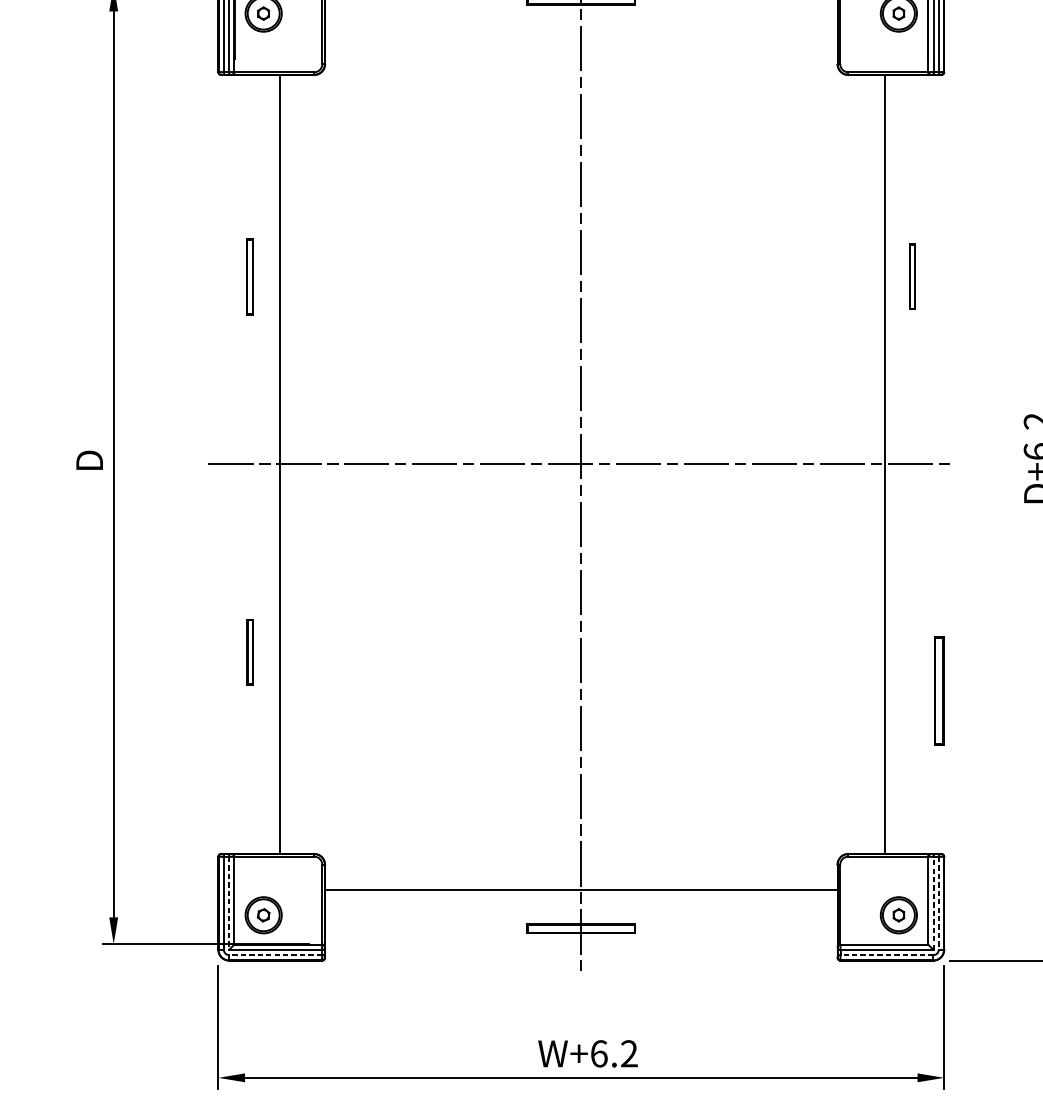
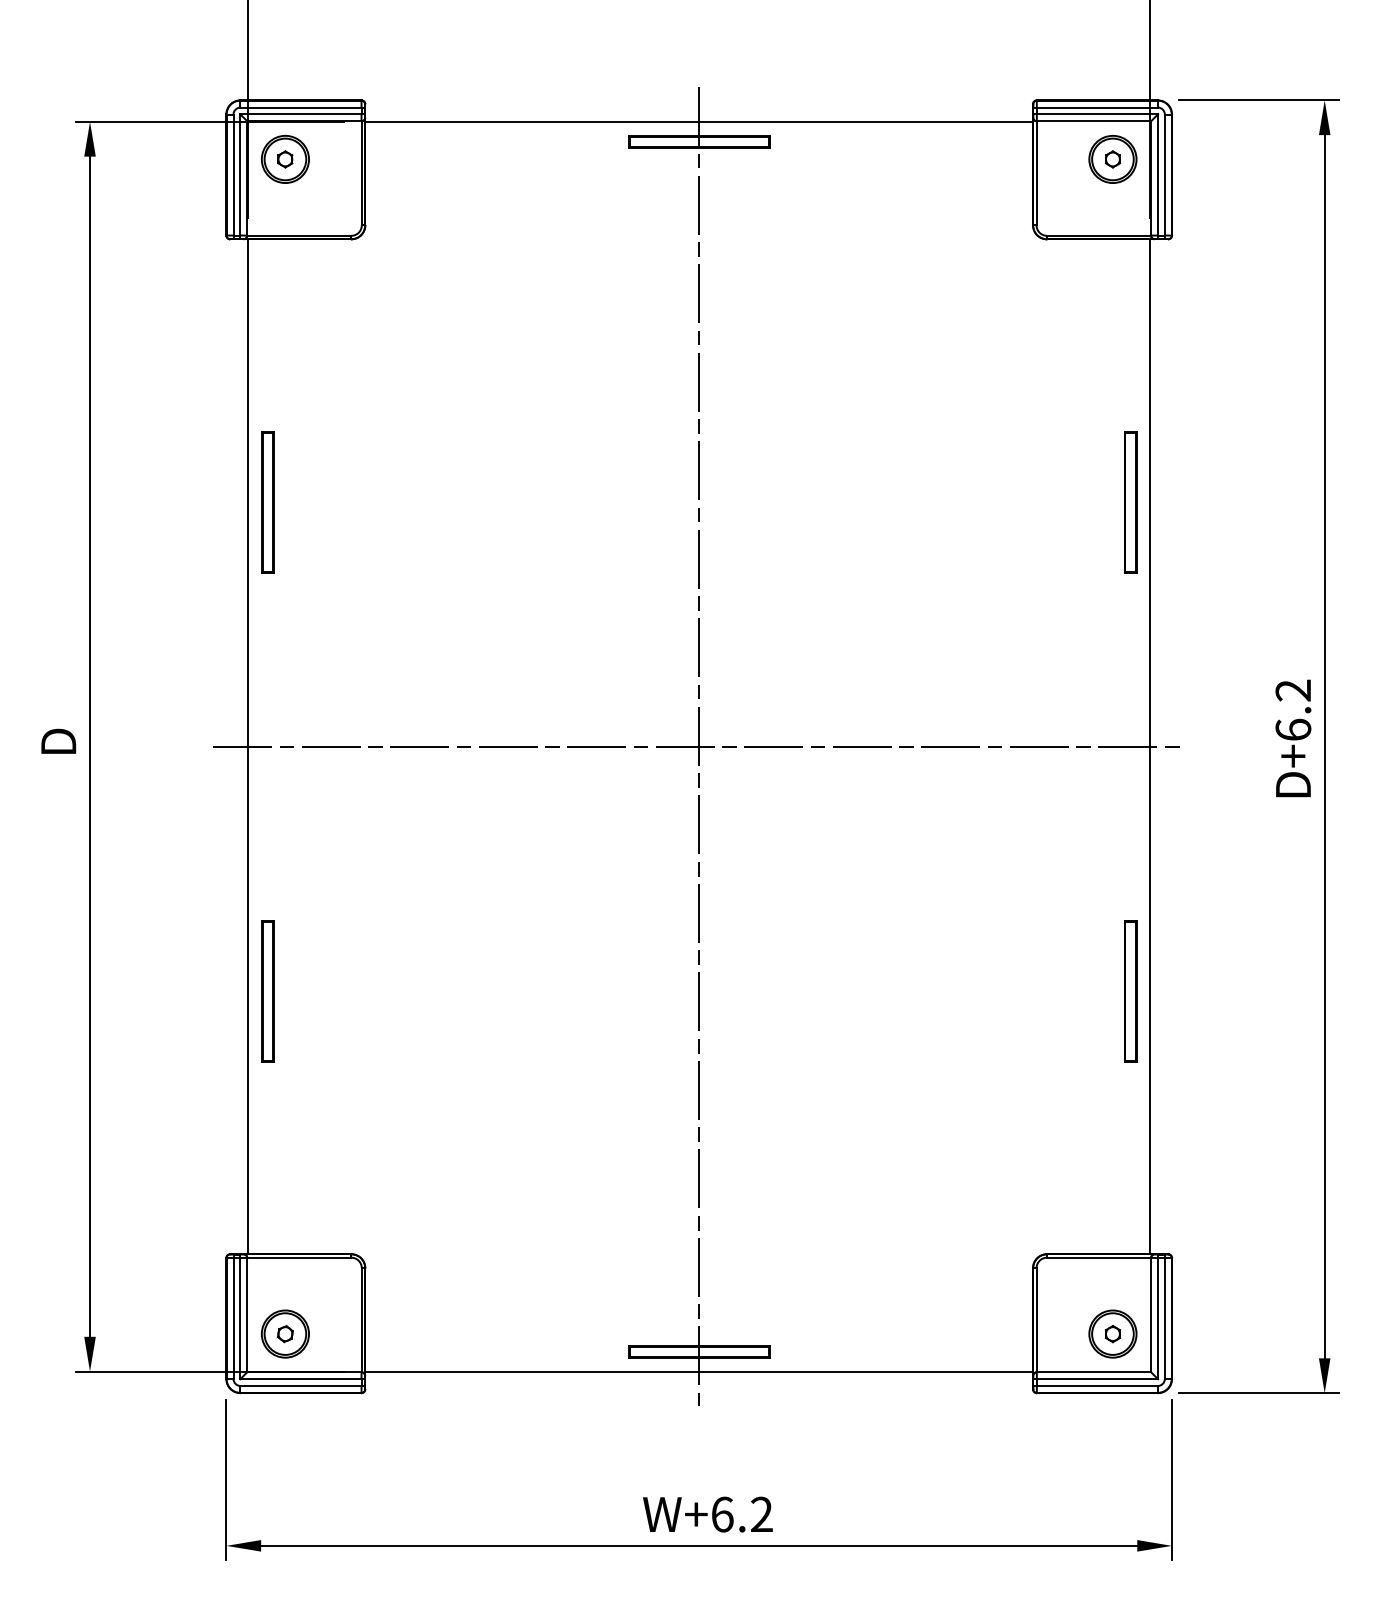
part: (249, 276) -> (267, 502), size x1.43
part: (912, 276) -> (1130, 502), size x1.67
line: (279, 464) -> (247, 746), moved
line: (885, 464) -> (1150, 746), moved
part: (249, 652) -> (267, 991), size x1.67
part: (939, 691) -> (1130, 991), moved
line: (581, 890) -> (699, 1371), moved
line: (229, 903) -> (240, 1318), dashed -> solid
line: (933, 903) -> (1158, 1318), dashed -> solid
line: (938, 903) -> (1164, 1318), dashed -> solid
line: (276, 954) -> (301, 1385), dashed -> solid
line: (887, 954) -> (1097, 1385), dashed -> solid

